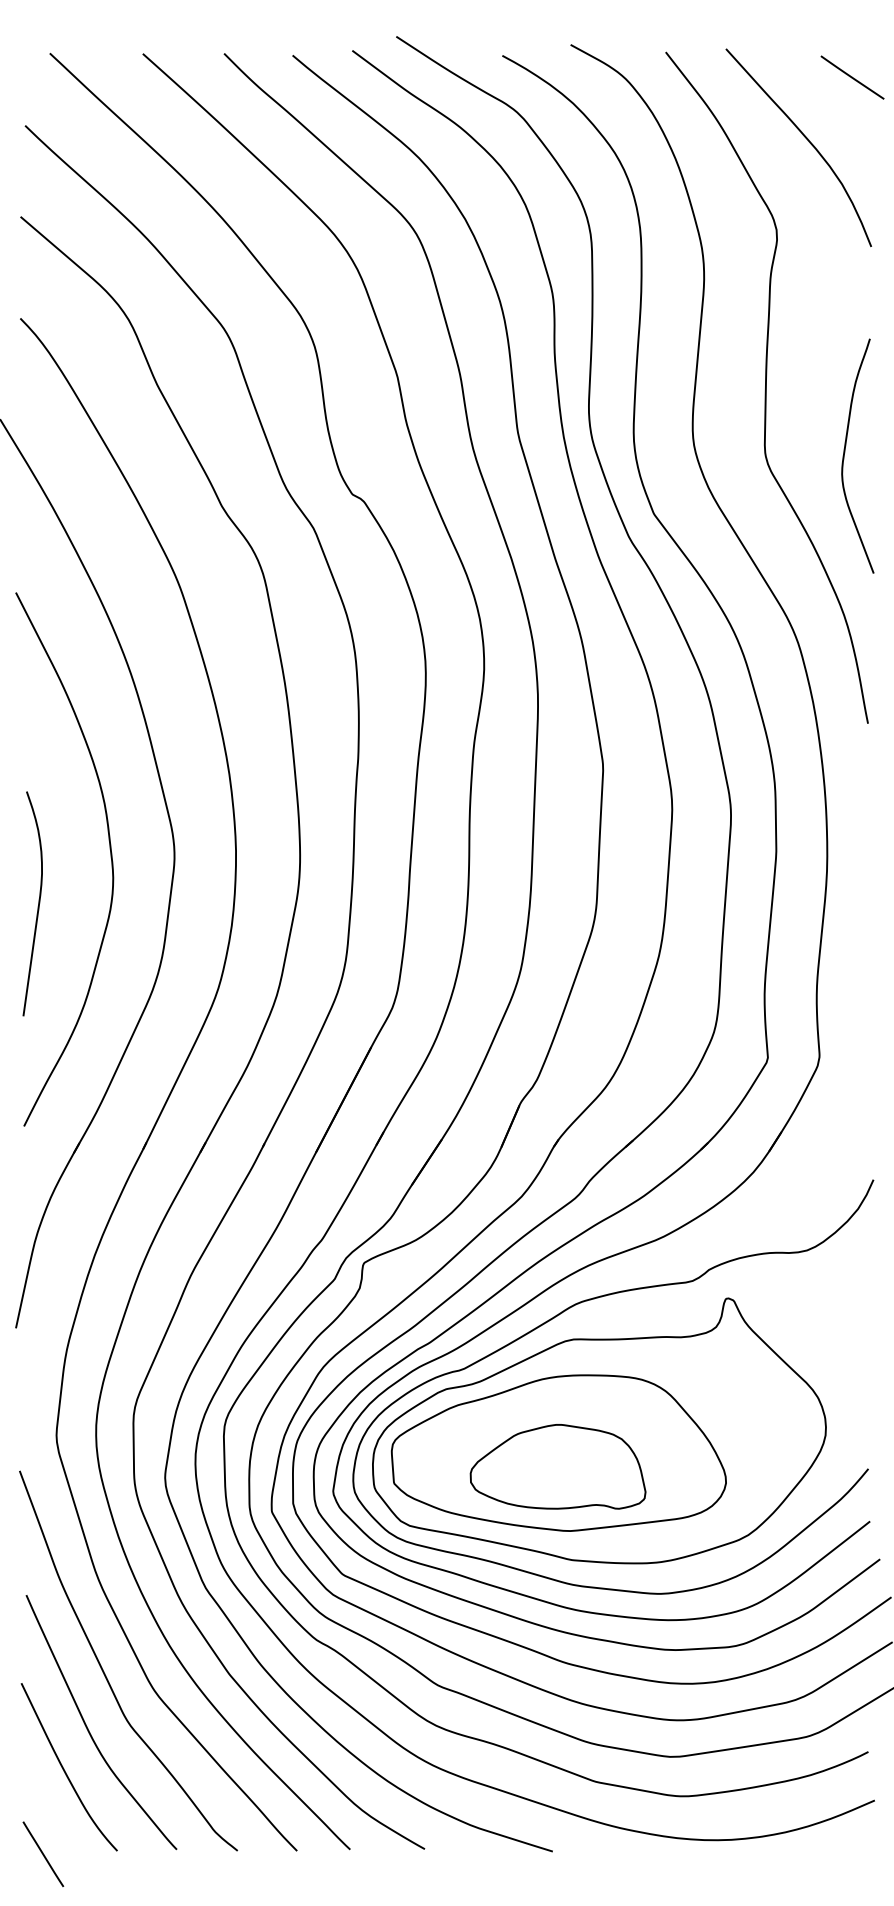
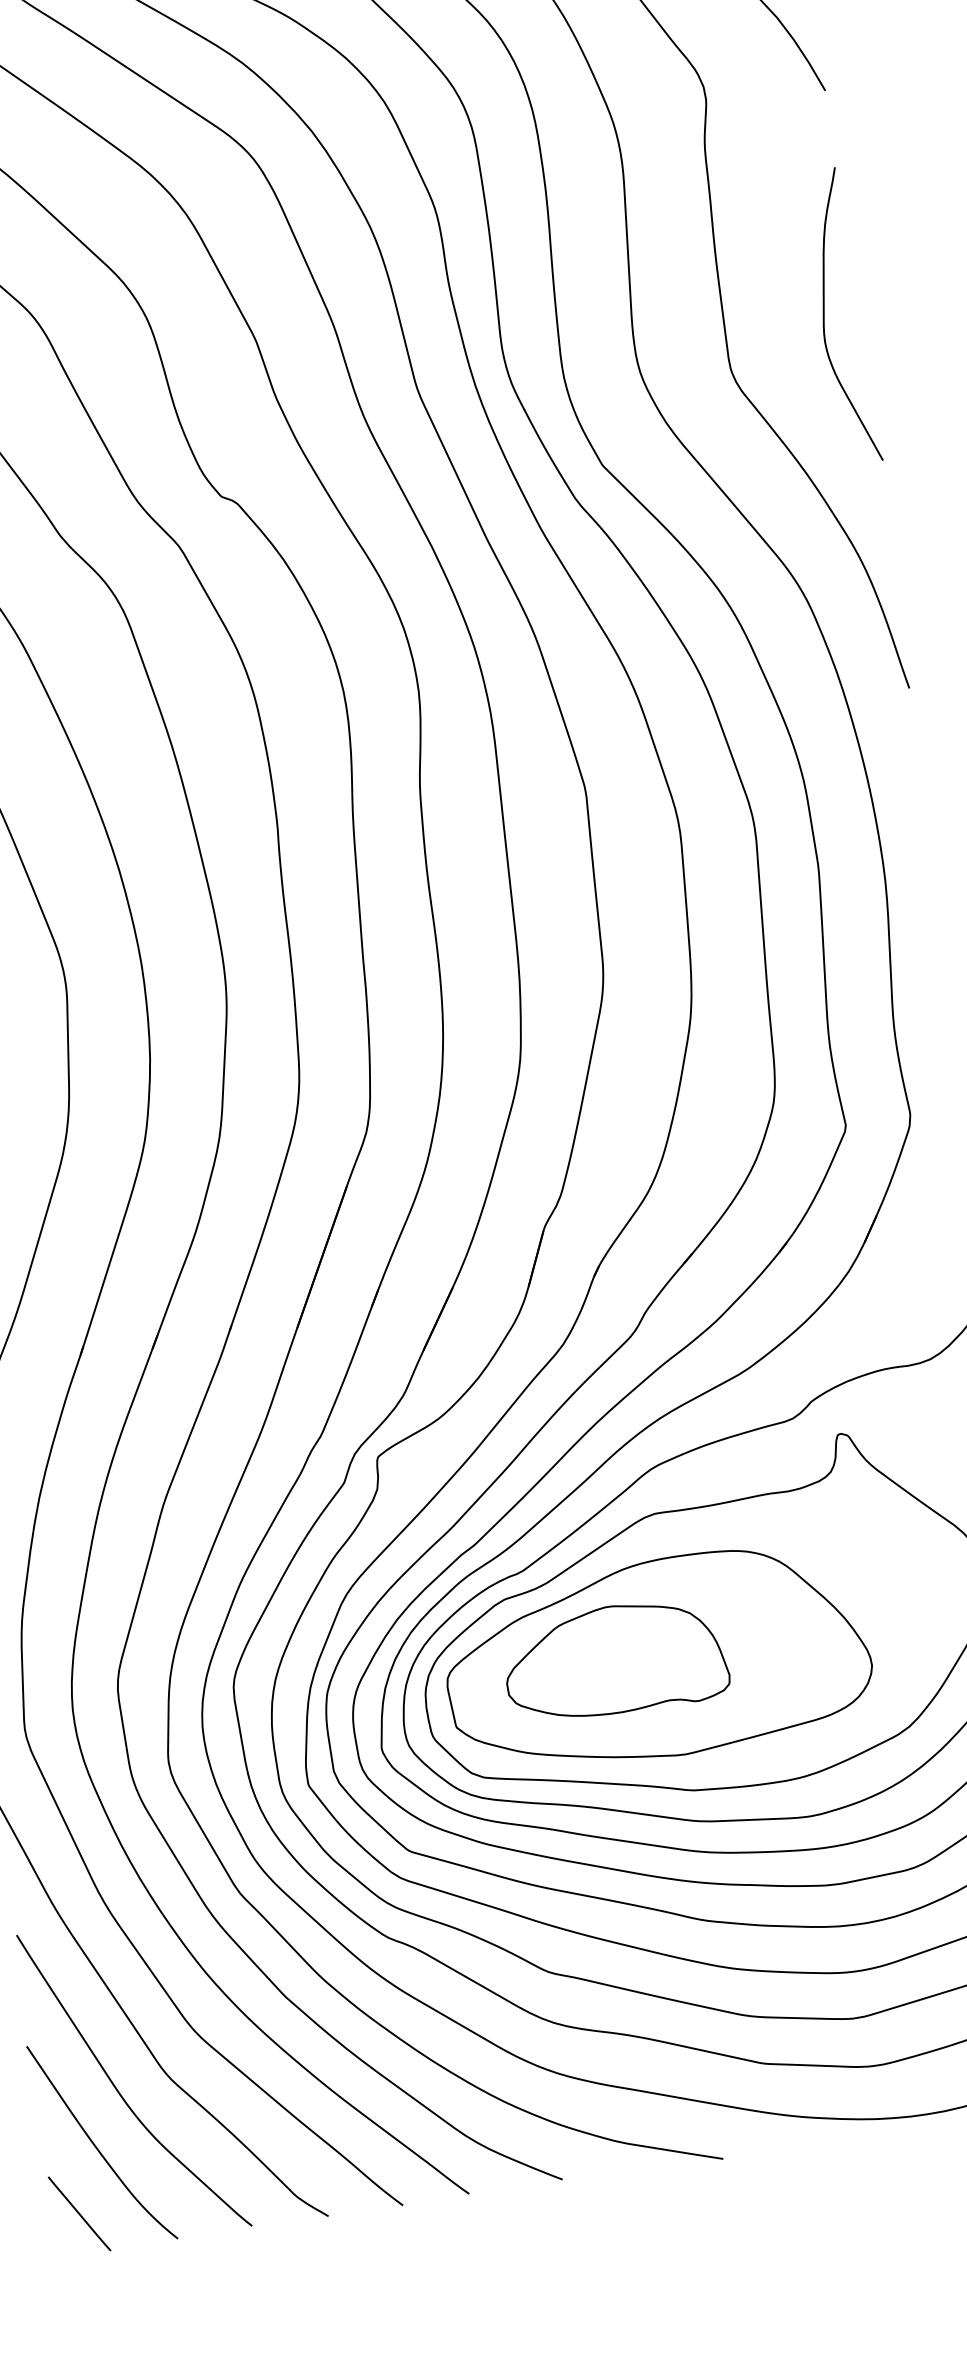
curve: (845, 452) -> (825, 314), moved
part: (557, 1466) -> (614, 1659), moved
line: (43, 1854) -> (79, 2214), moved

